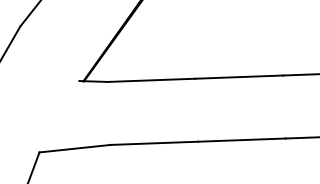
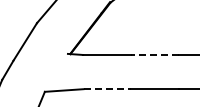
line: (238, 76) -> (154, 54), solid -> dashed
line: (154, 143) -> (107, 89), solid -> dashed

